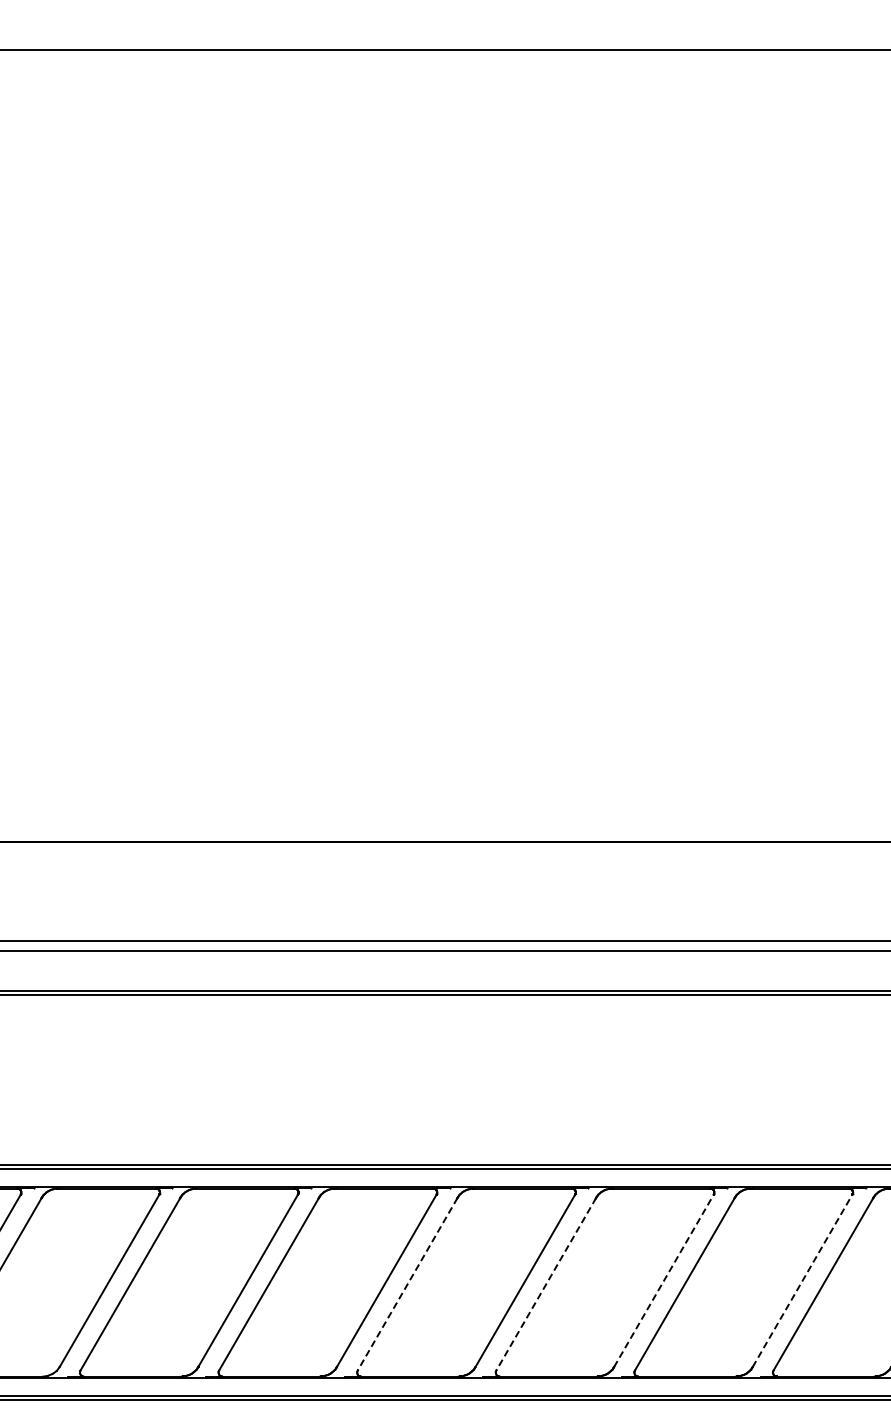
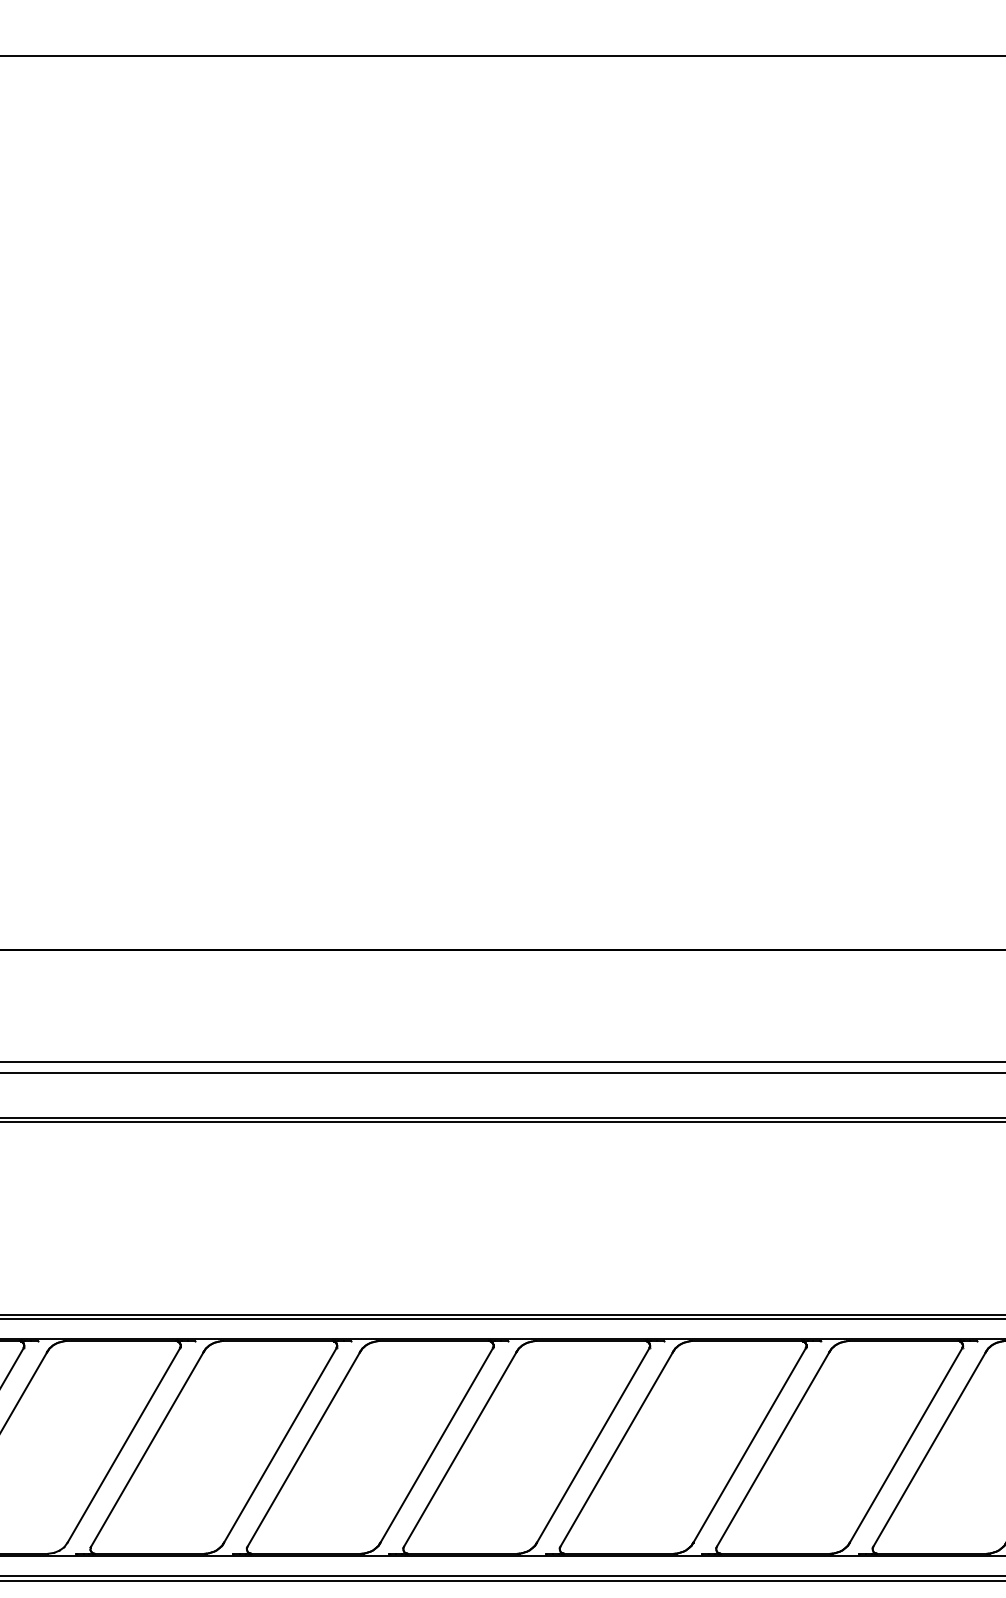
line: (664, 1280) -> (750, 1445), dashed -> solid
line: (802, 1280) -> (905, 1445), dashed -> solid
line: (407, 1284) -> (460, 1449), dashed -> solid
line: (545, 1284) -> (615, 1449), dashed -> solid

